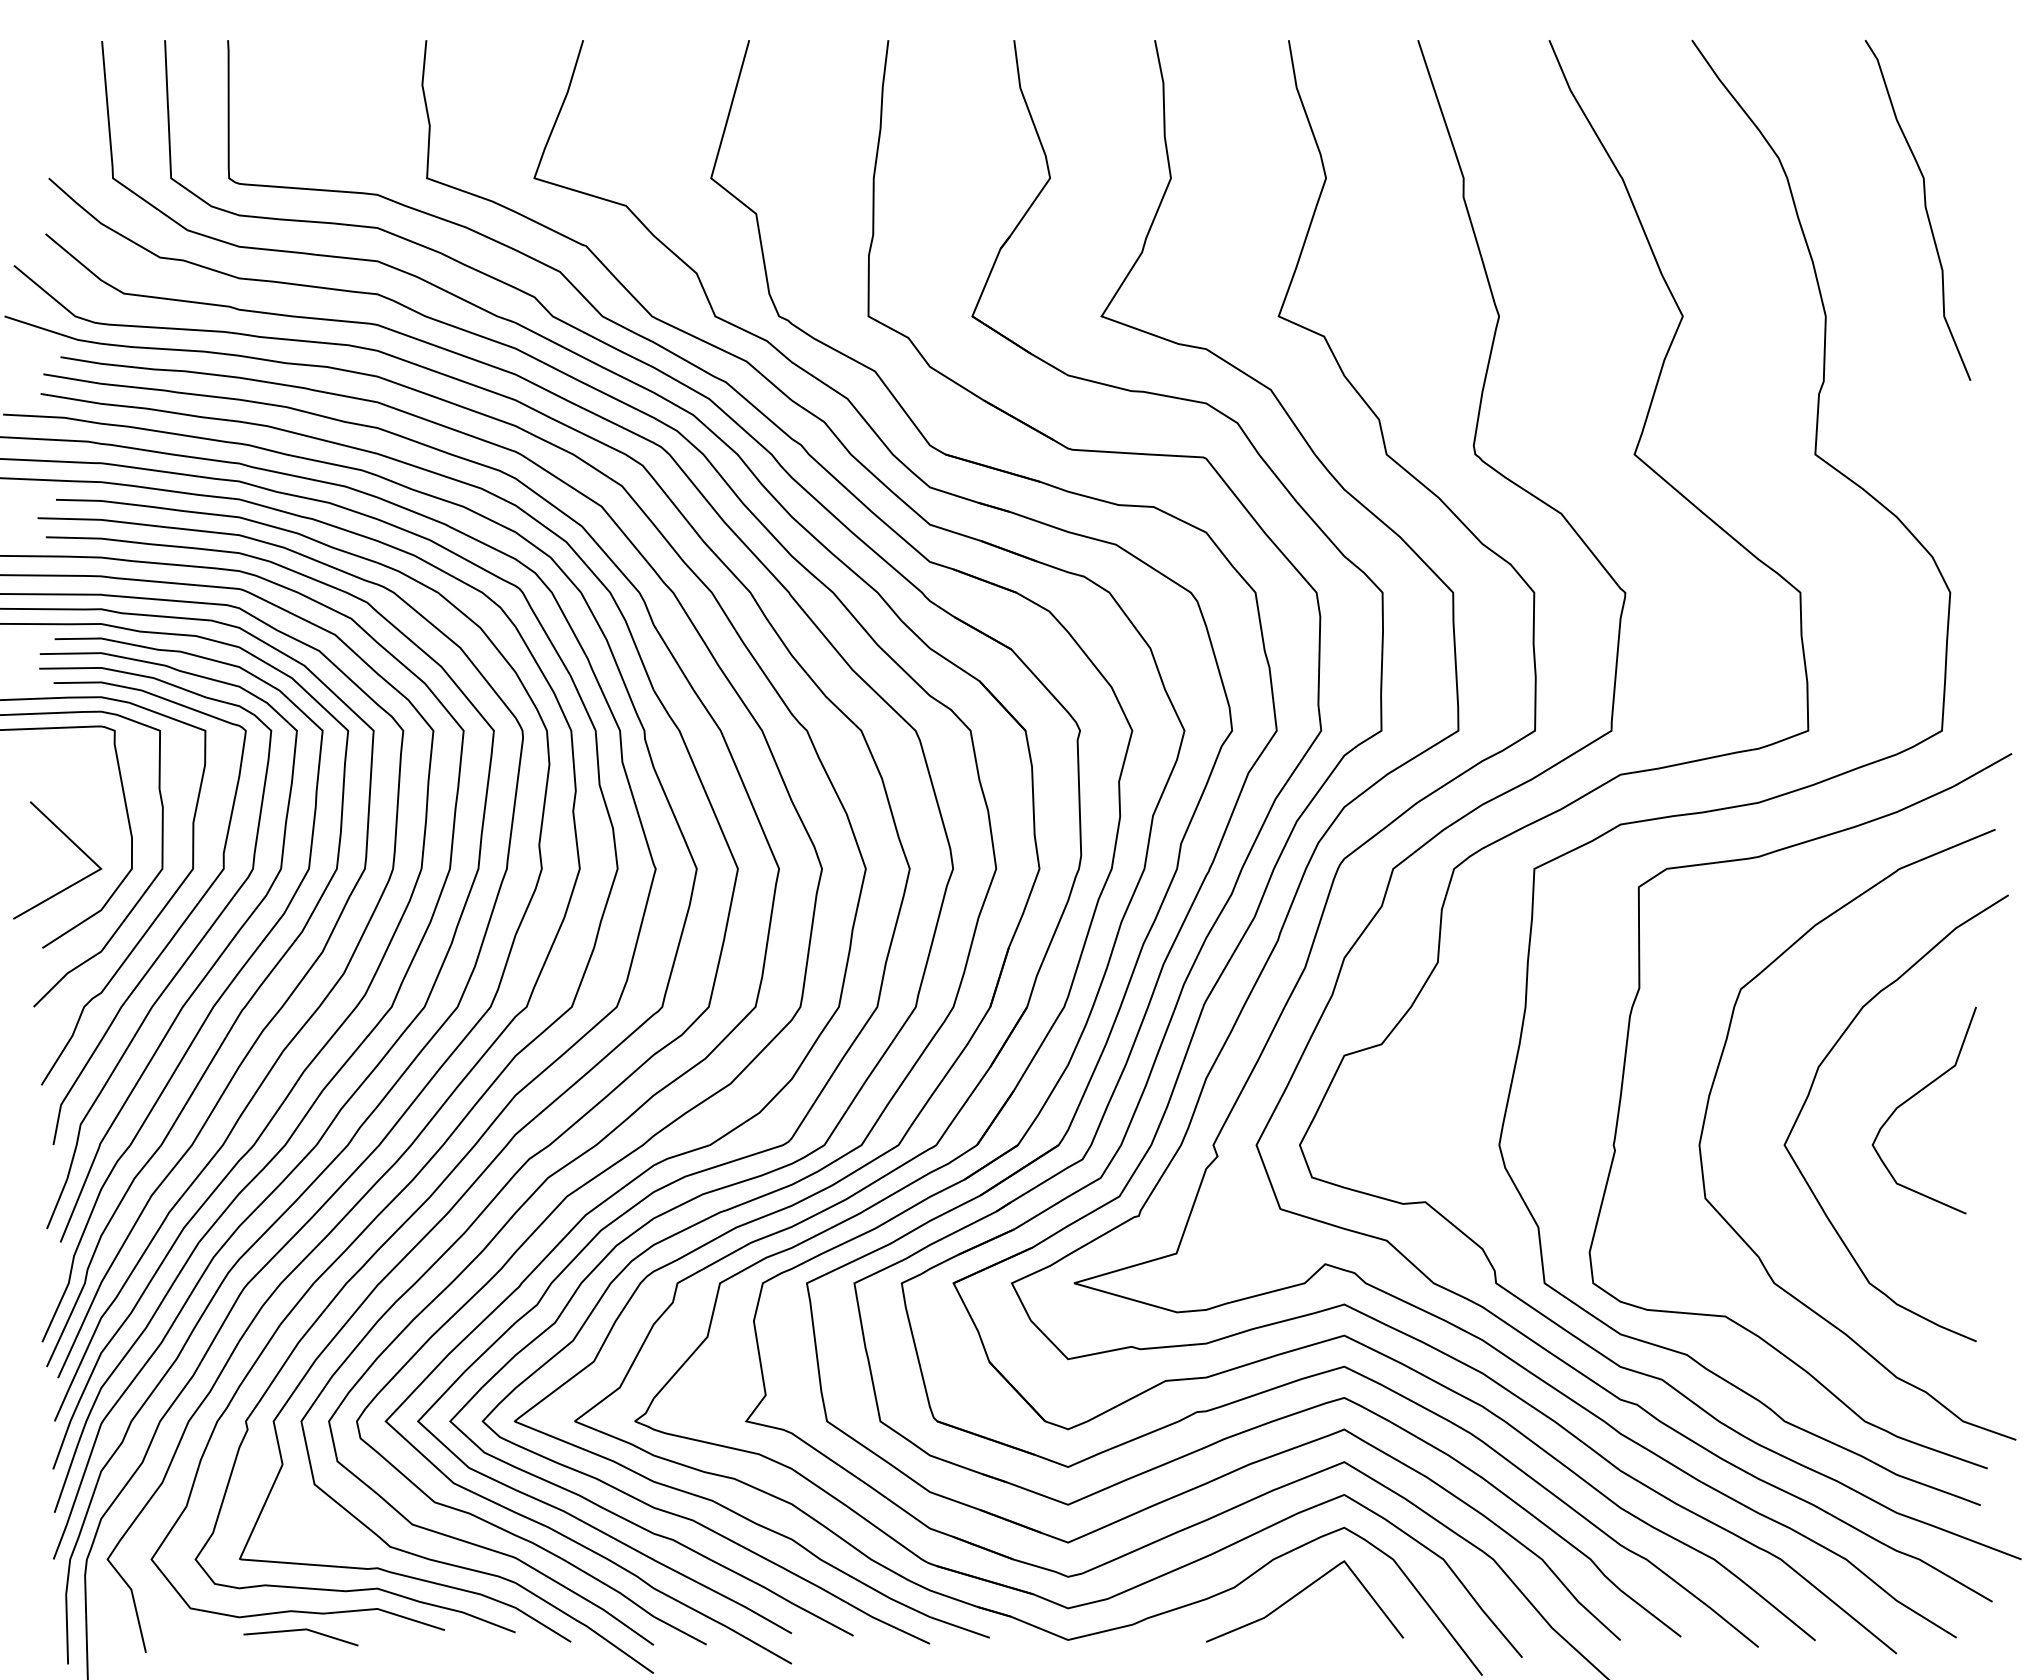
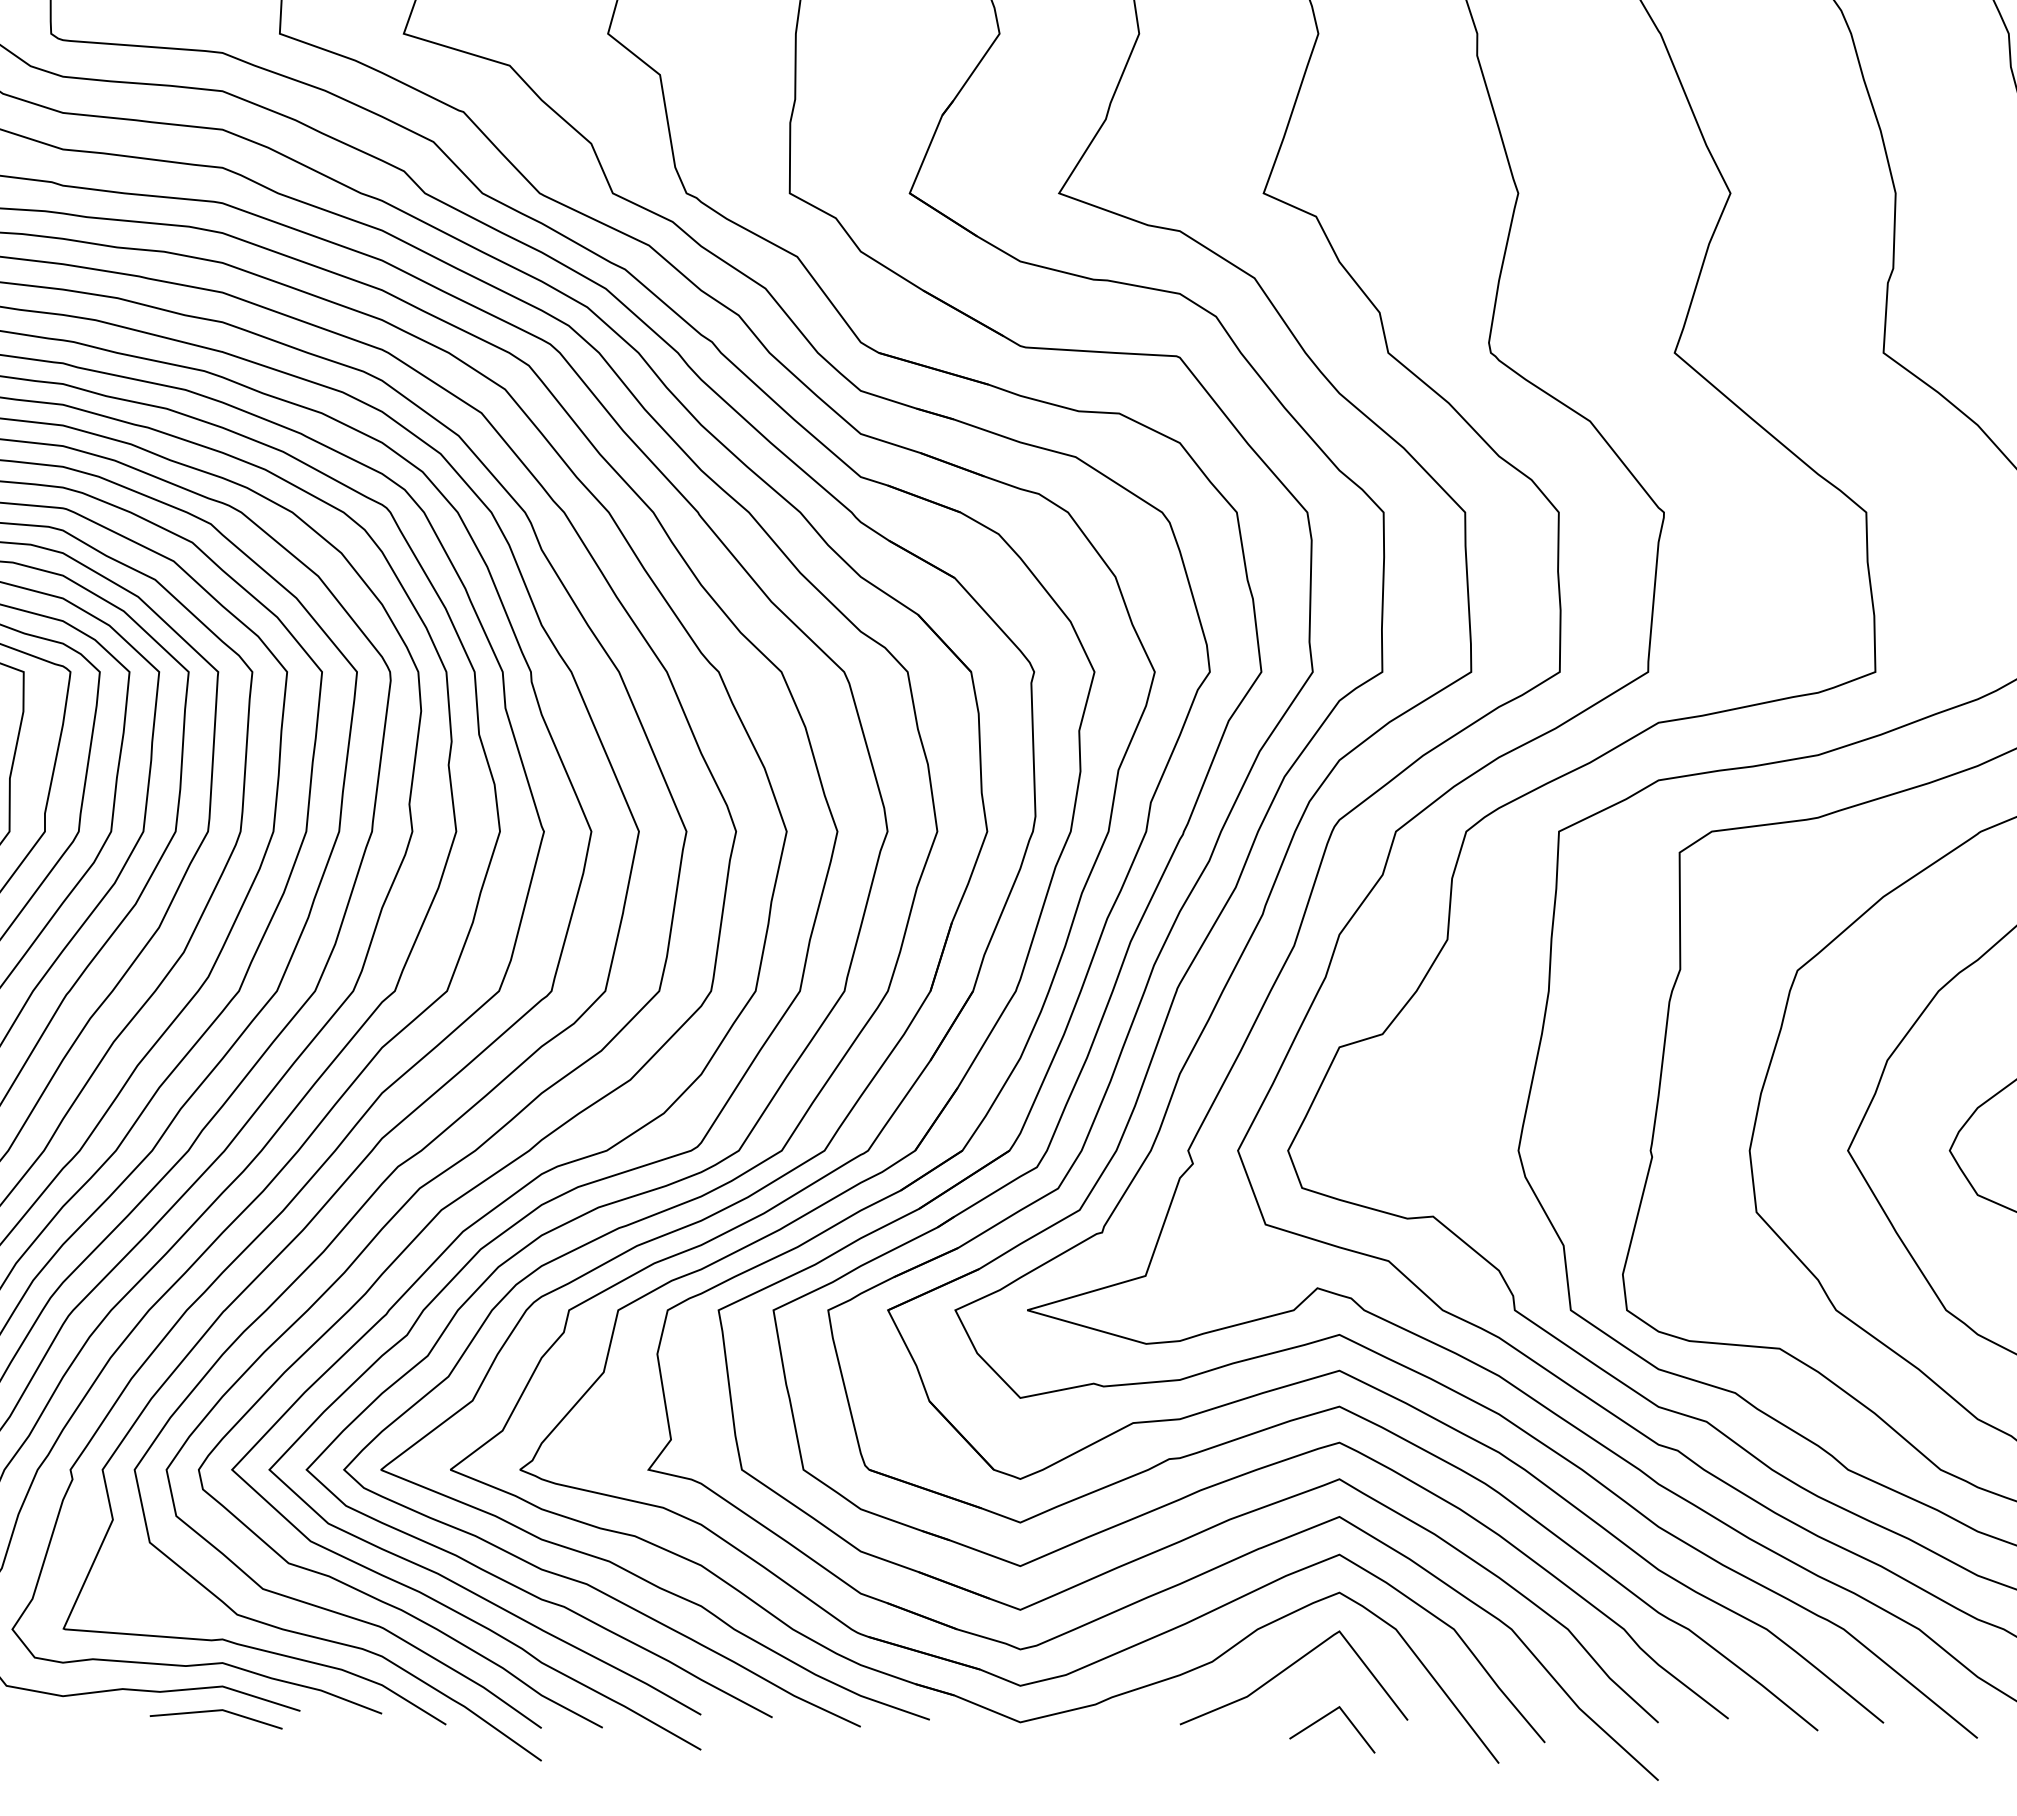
line: (300, 1630) -> (215, 1711), moved
line: (1331, 1636) -> (1324, 1718), added

